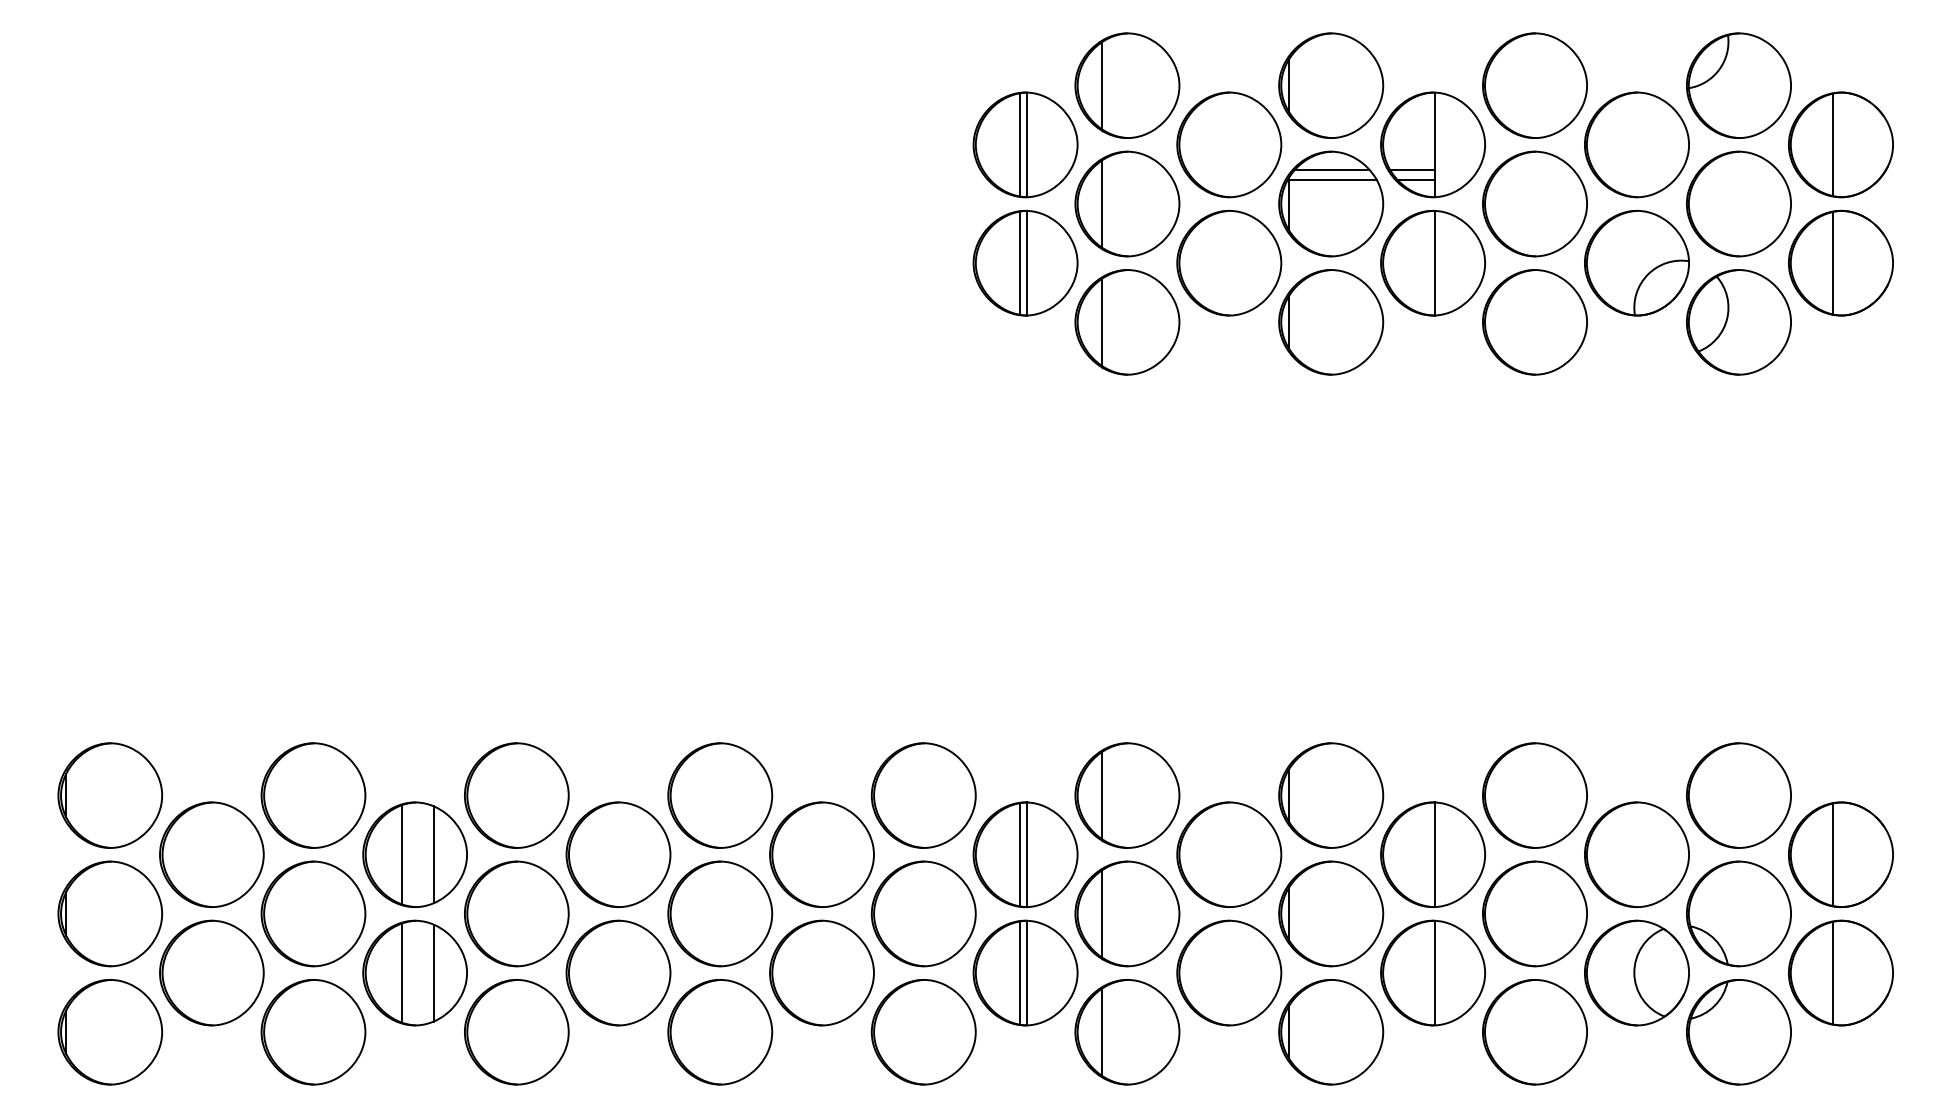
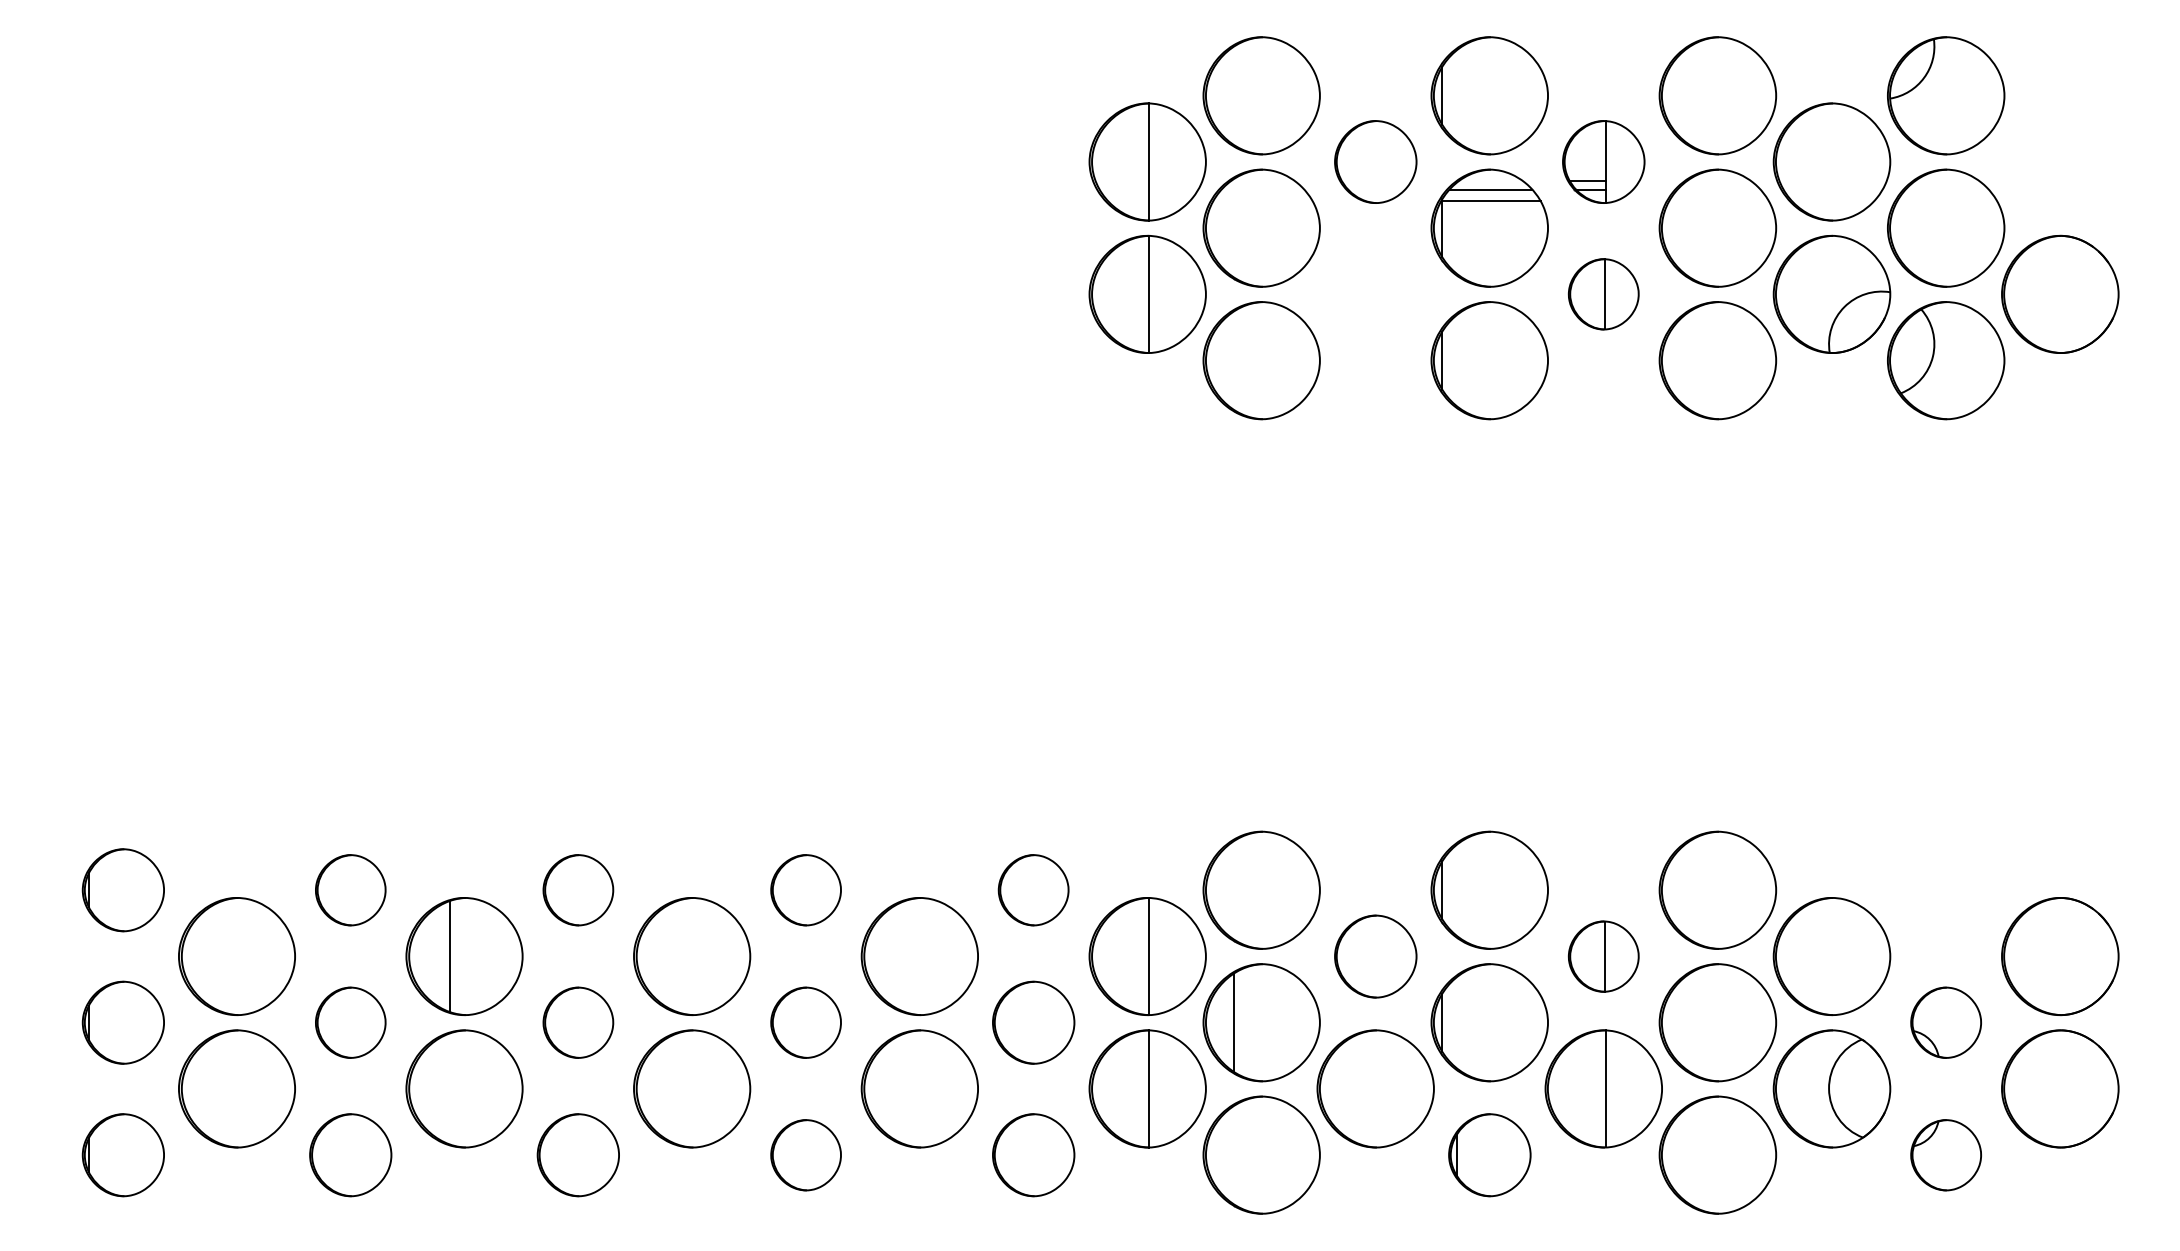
line: (1102, 85) -> (1233, 95), removed
line: (1019, 144) -> (1140, 161), removed
part: (1229, 144) -> (1375, 161), size x0.7
part: (1432, 144) -> (1603, 161), size x0.7
part: (1840, 144) -> (2059, 161), removed
line: (1102, 203) -> (1233, 227), removed
line: (1019, 262) -> (1140, 293), removed
part: (1229, 262) -> (1375, 293), removed
part: (1432, 262) -> (1603, 293), size x0.6
line: (1833, 262) -> (2051, 293), removed
line: (1102, 322) -> (1233, 360), removed
part: (110, 795) -> (123, 890), size x0.7
part: (313, 795) -> (350, 890), size x0.6
part: (516, 795) -> (577, 890), size x0.6
part: (720, 795) -> (806, 890), size x0.6
part: (923, 795) -> (1033, 890), size x0.6
line: (1102, 795) -> (1233, 890), removed
part: (1738, 795) -> (1945, 890), removed
line: (433, 854) -> (485, 956), removed
line: (1019, 854) -> (1140, 956), removed
part: (1229, 854) -> (1375, 956), size x0.7
part: (1432, 854) -> (1603, 956), size x0.6
line: (1833, 854) -> (2051, 956), removed
part: (110, 913) -> (123, 1022), size x0.7
part: (313, 913) -> (350, 1022), size x0.6
part: (516, 913) -> (577, 1022), size x0.6
part: (720, 913) -> (806, 1022), size x0.6
part: (923, 913) -> (1033, 1022), size x0.7
part: (1738, 913) -> (1945, 1022), size x0.6
line: (402, 972) -> (450, 1088), removed
line: (433, 972) -> (485, 1088), removed
line: (1019, 972) -> (1140, 1088), removed
line: (1833, 972) -> (2051, 1088), removed
part: (110, 1032) -> (123, 1155), size x0.7
part: (313, 1032) -> (350, 1155), size x0.7
part: (516, 1032) -> (577, 1155), size x0.7
part: (720, 1032) -> (806, 1155), size x0.6
part: (923, 1032) -> (1033, 1155), size x0.7
line: (1102, 1032) -> (1233, 1155), removed
part: (1331, 1032) -> (1490, 1155), size x0.7
part: (1738, 1032) -> (1945, 1155), size x0.6

